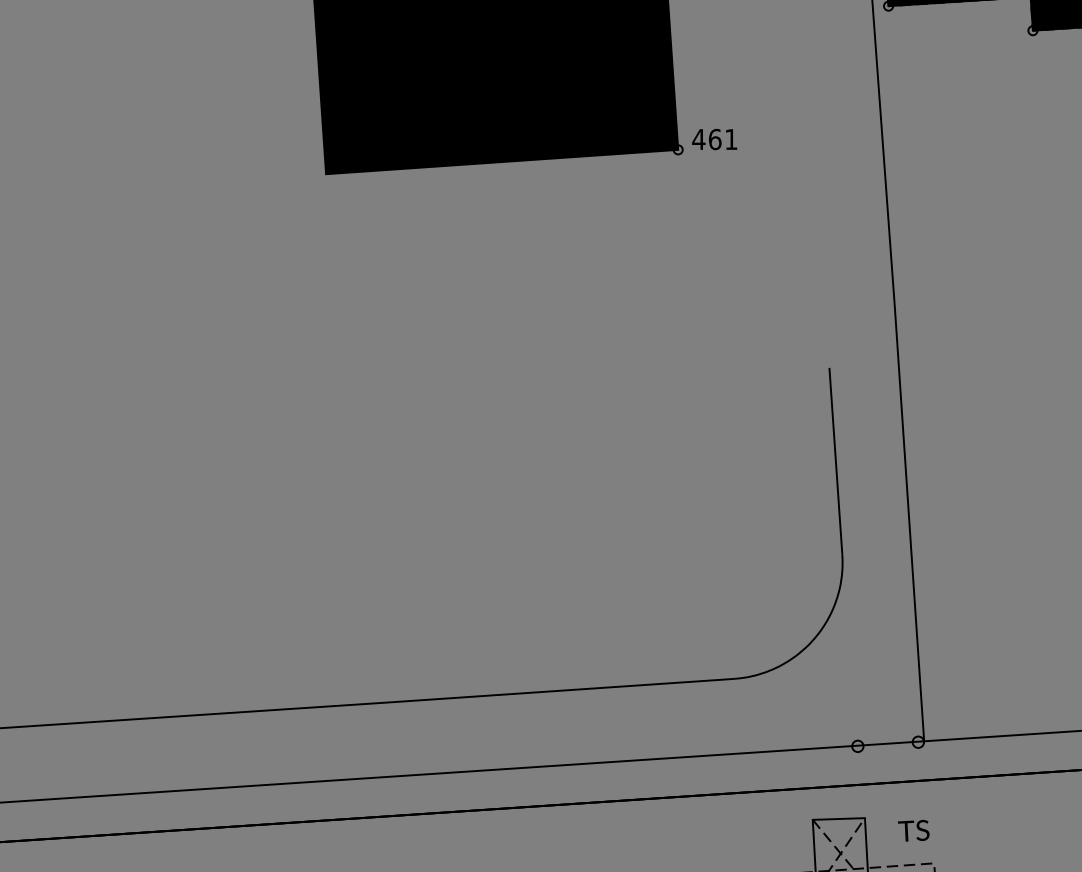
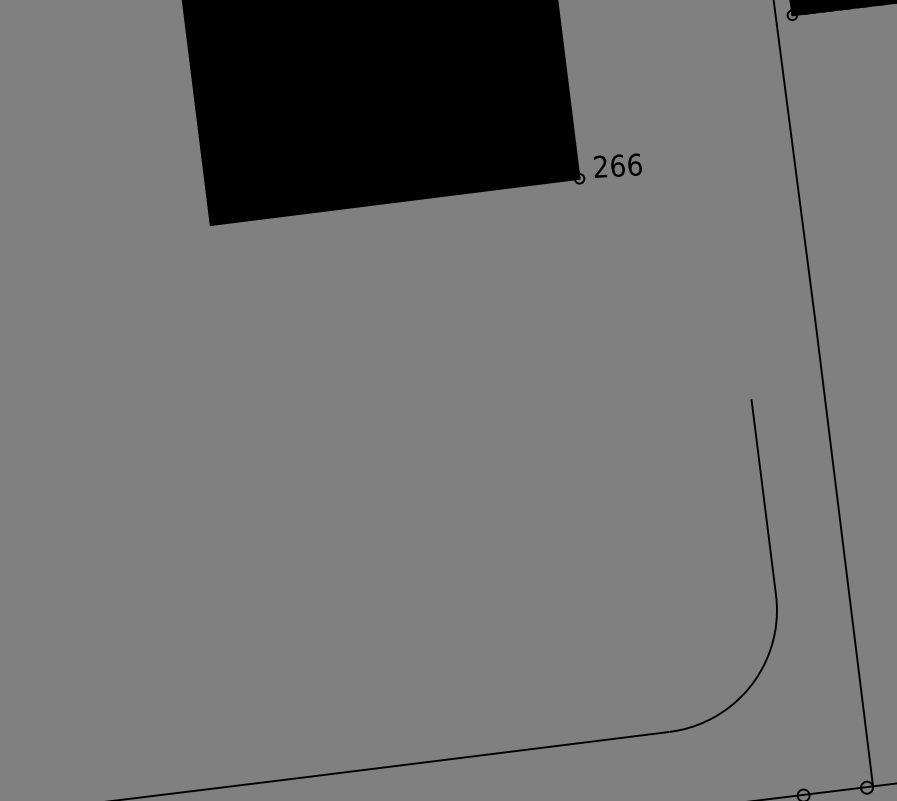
text: (714, 139) -> (617, 165), 461 -> 266

